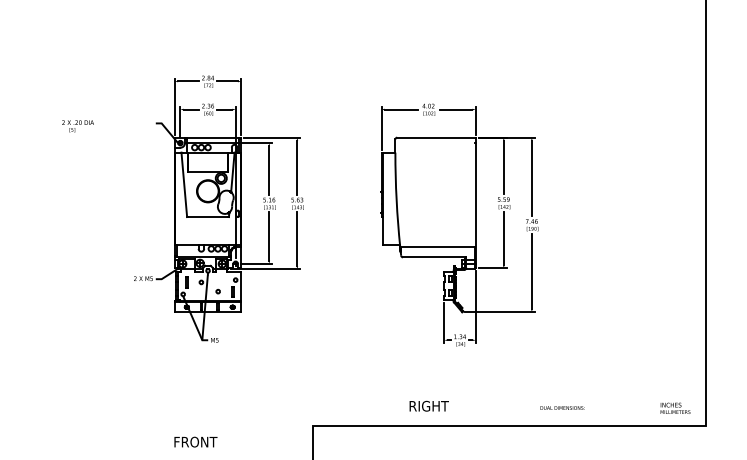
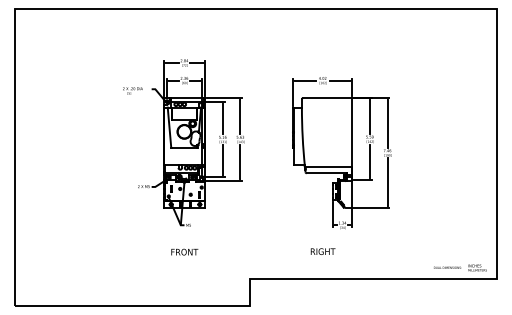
text: (77, 125) -> (132, 90), moved
text: (428, 405) -> (322, 251), moved
text: (562, 407) -> (447, 267), moved
text: (195, 441) -> (184, 251), moved

